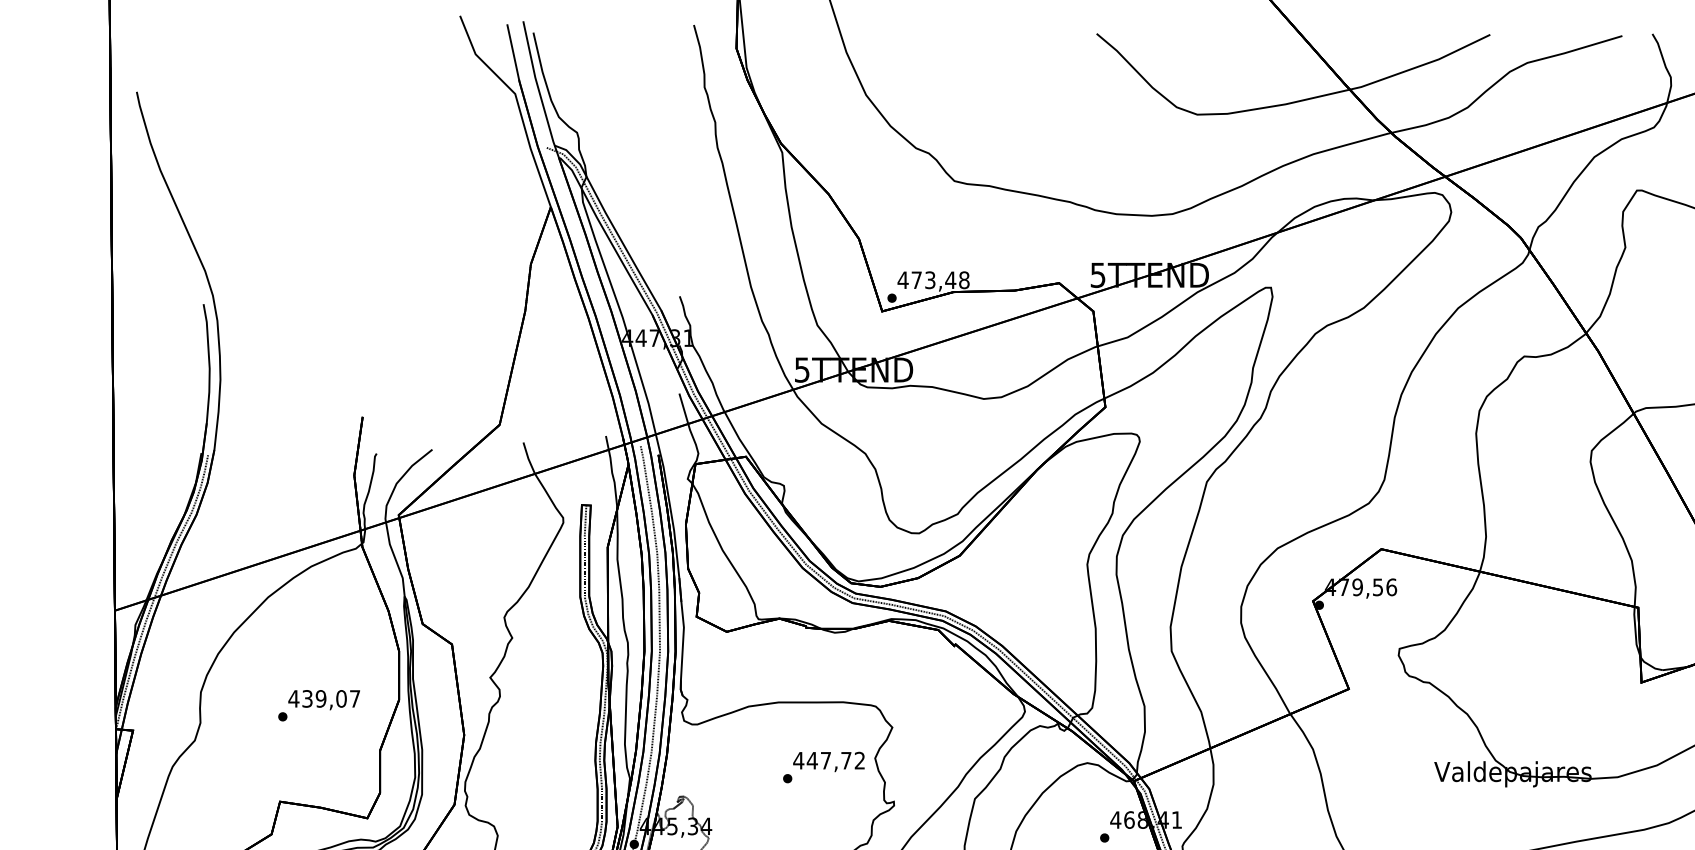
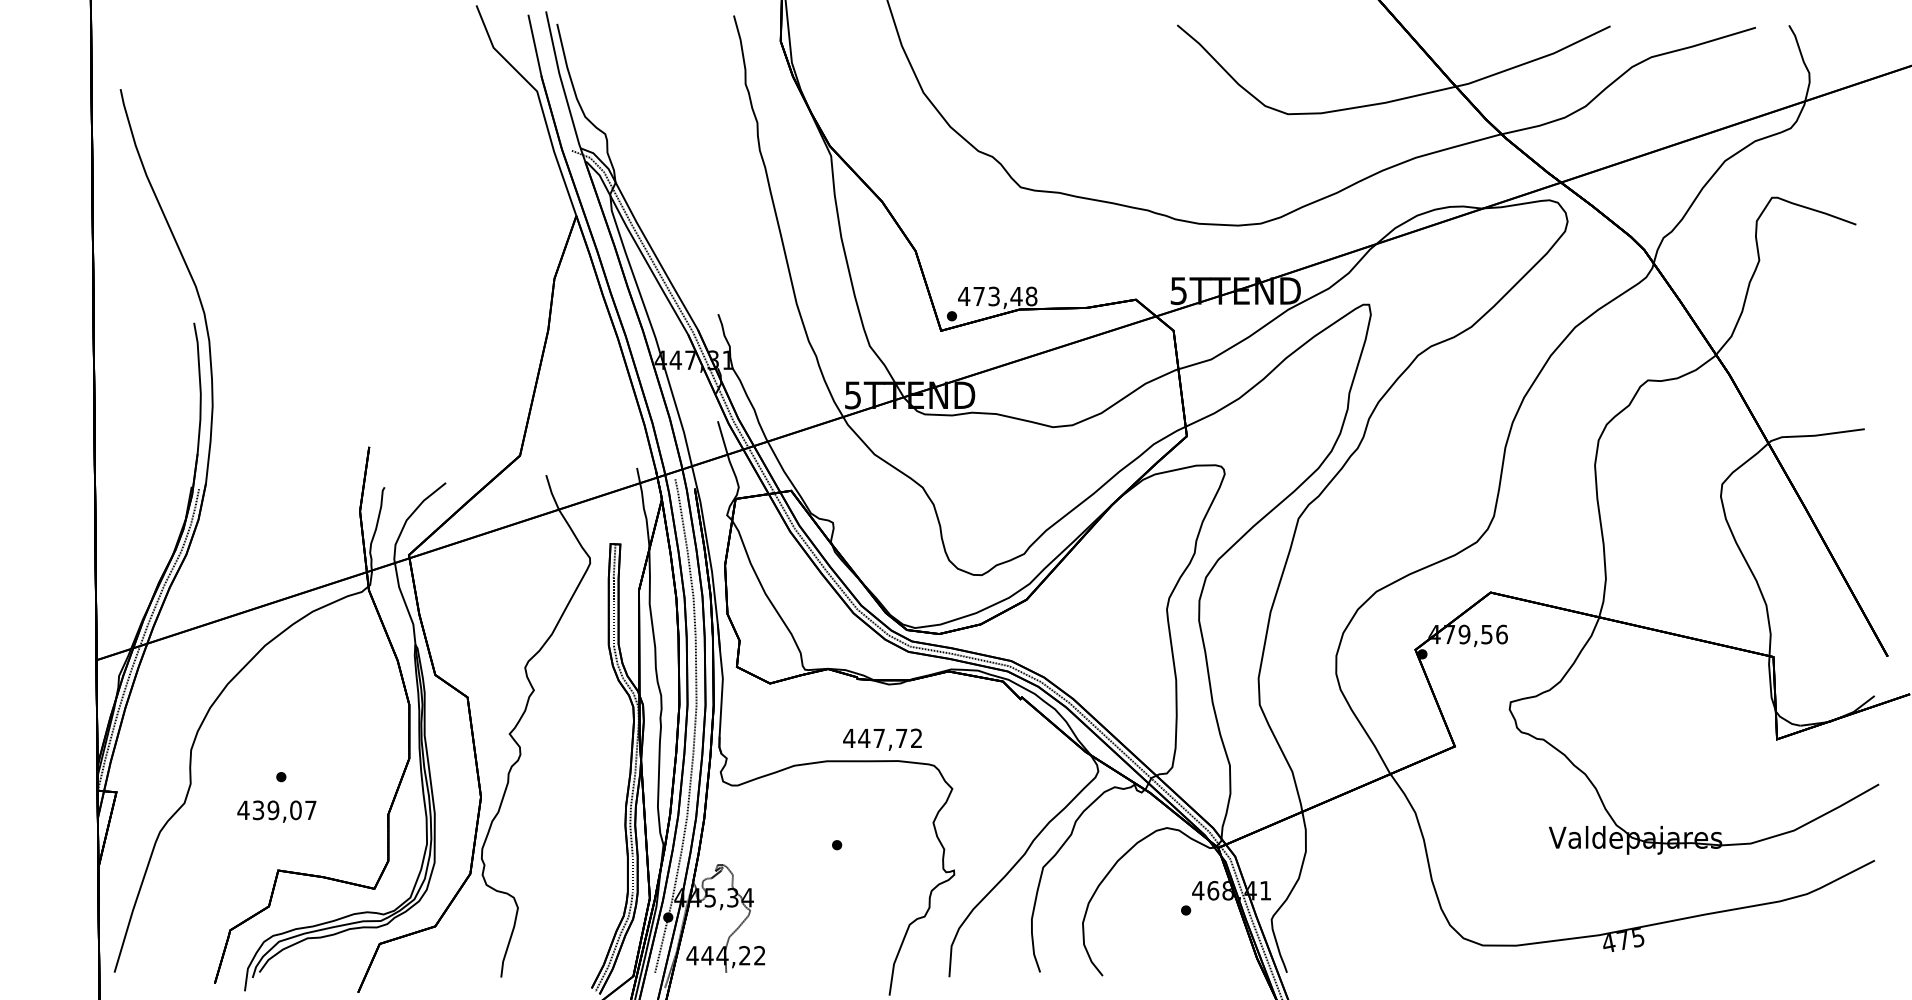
text: (323, 699) -> (276, 811), moved
text: (828, 761) -> (882, 739), moved

